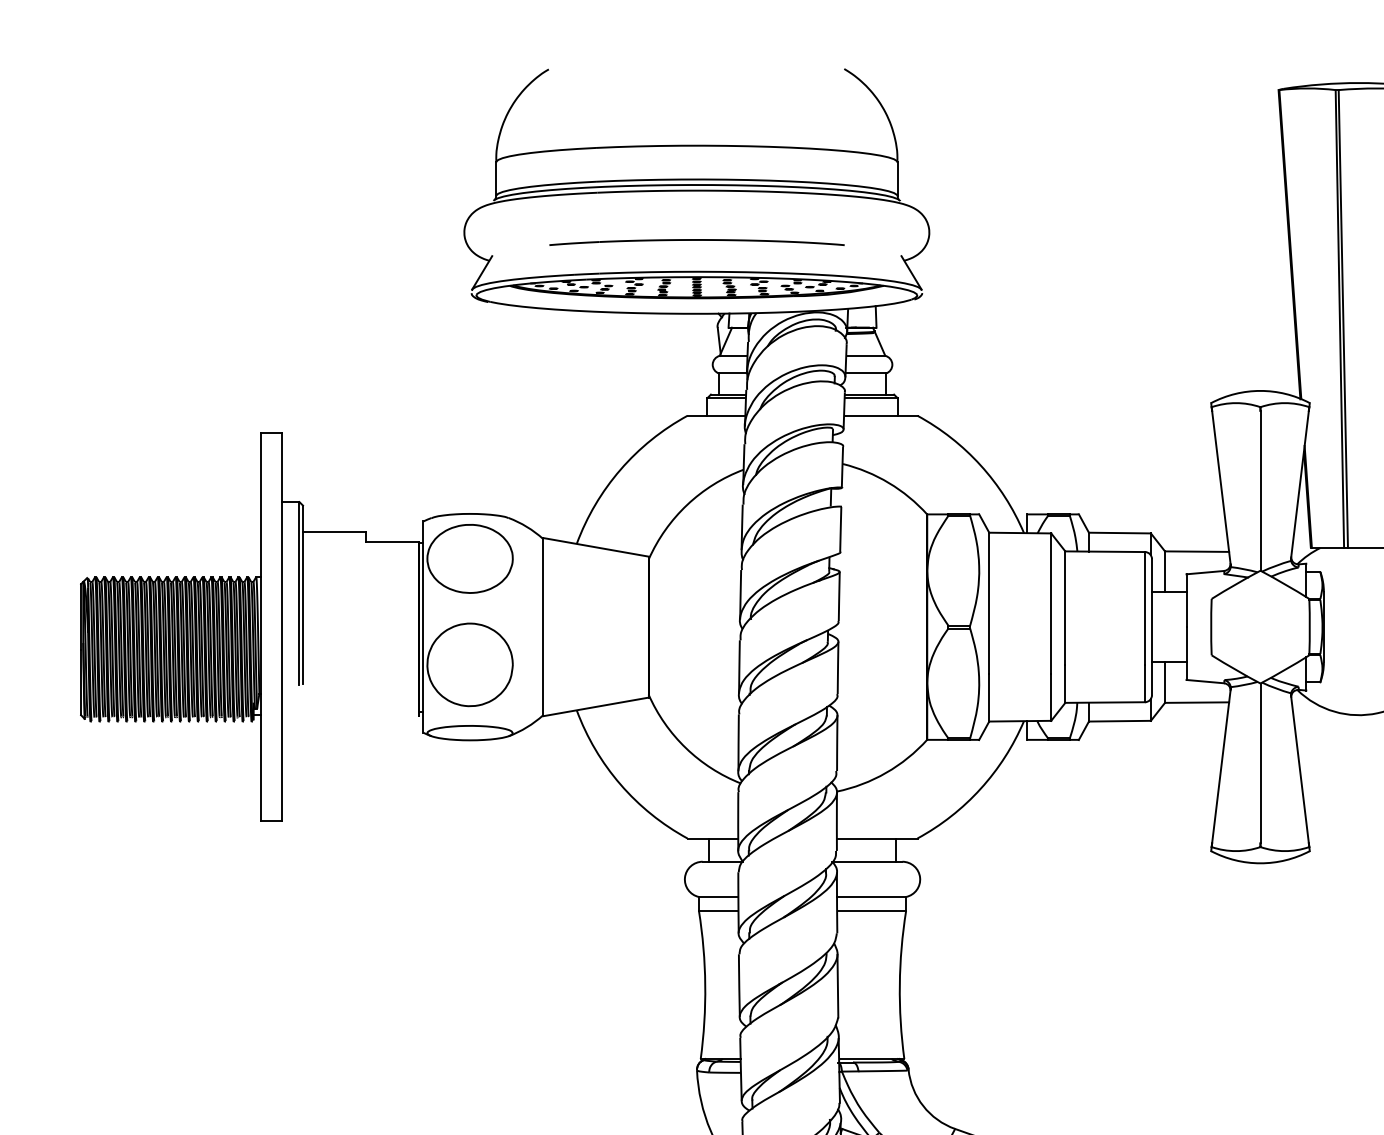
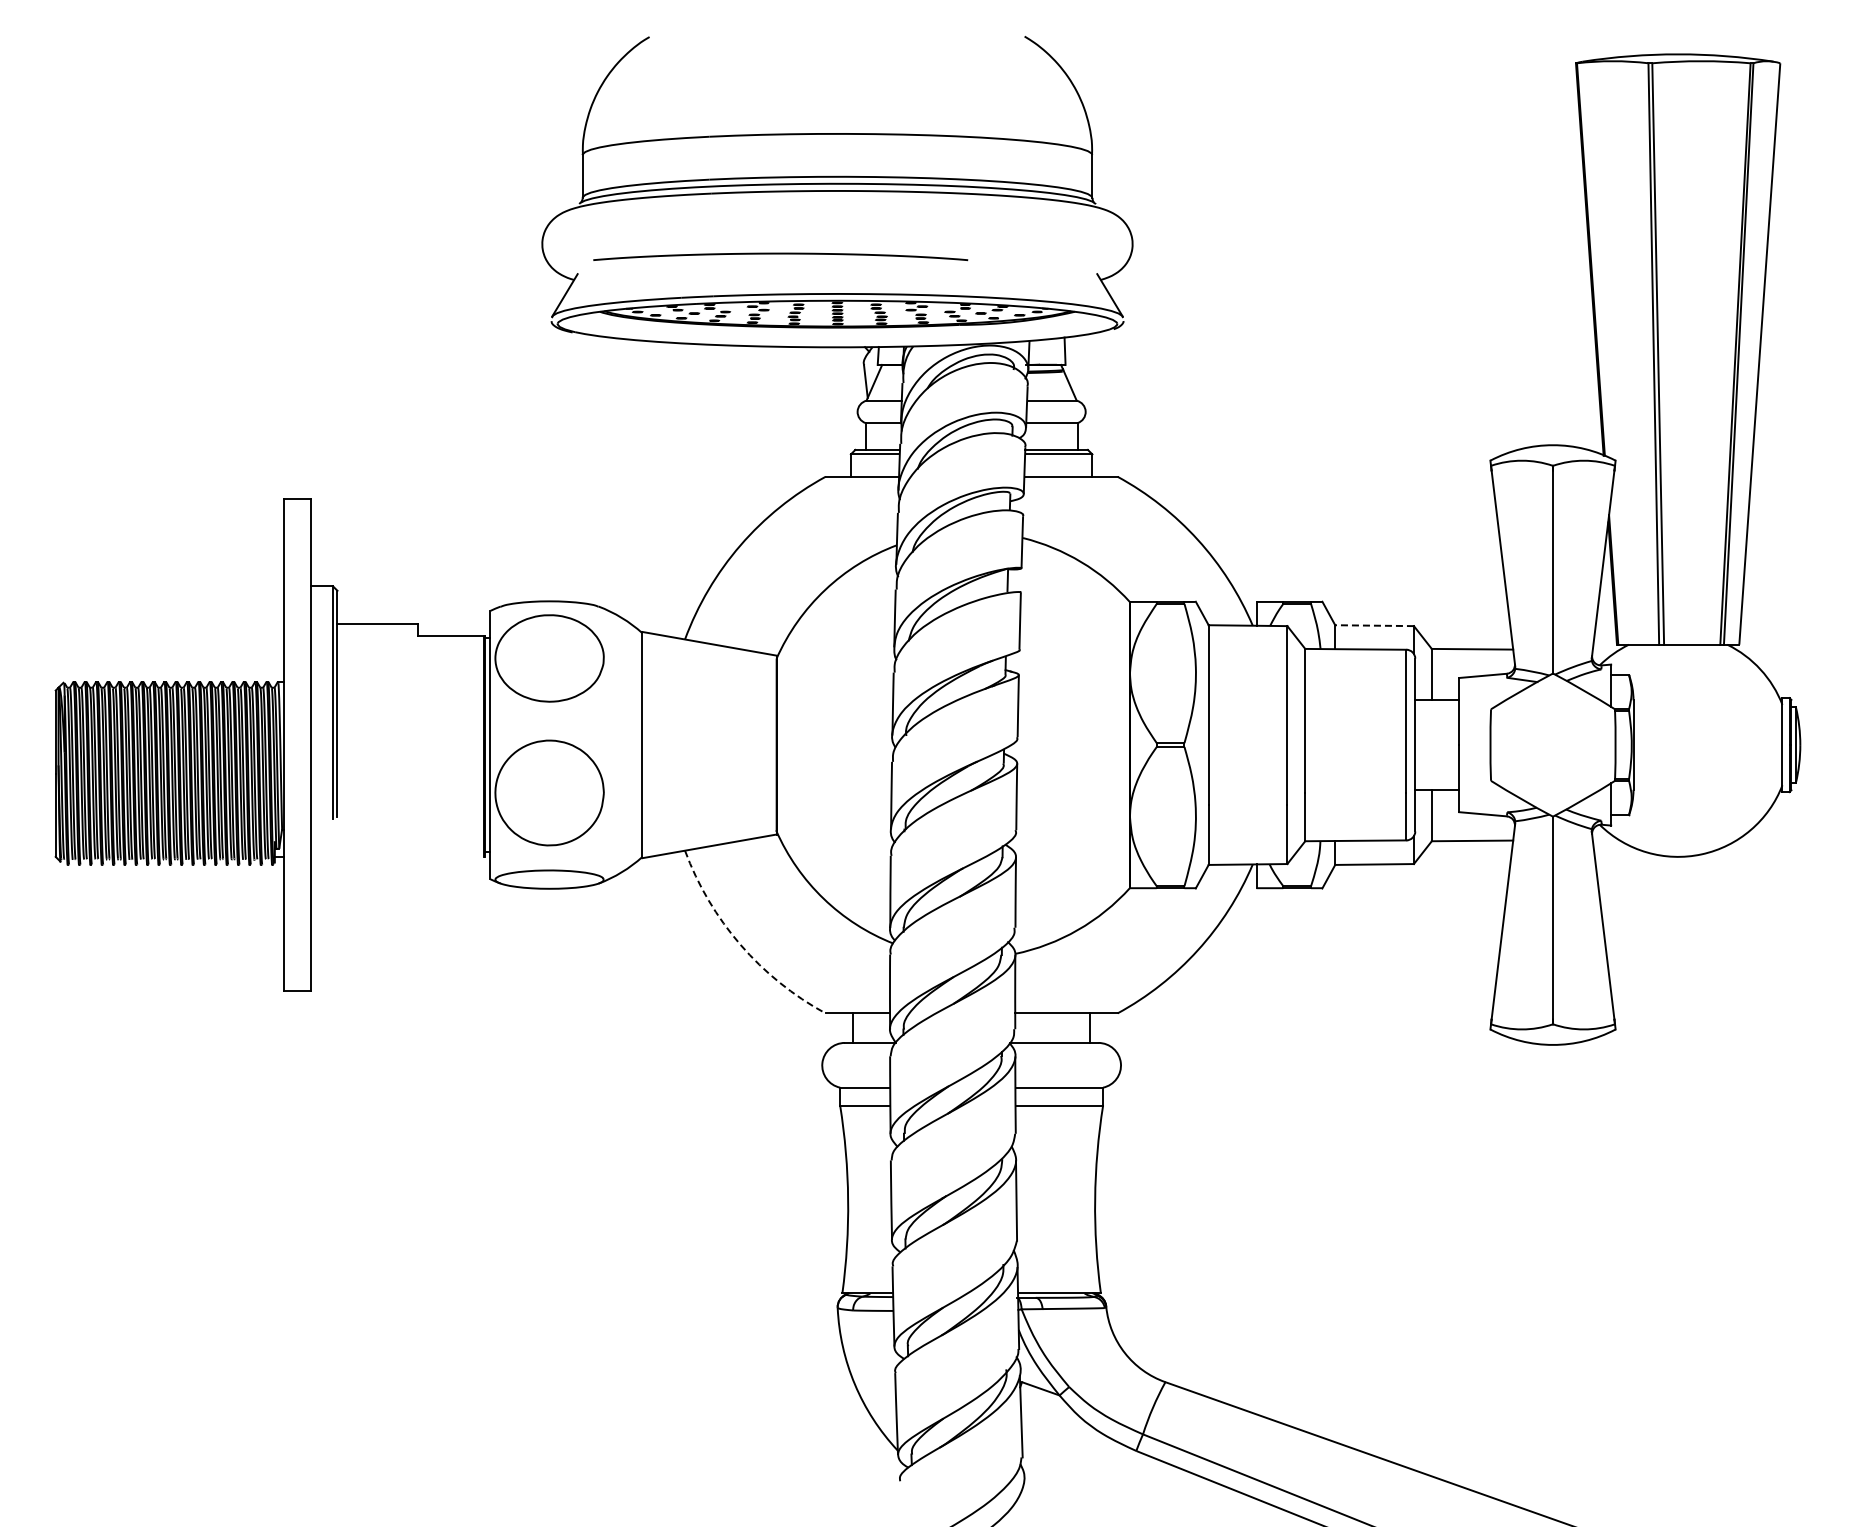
part: (696, 242) -> (780, 256), moved
line: (1119, 532) -> (1374, 625), solid -> dashed
arc: (620, 784) -> (740, 944), solid -> dashed

